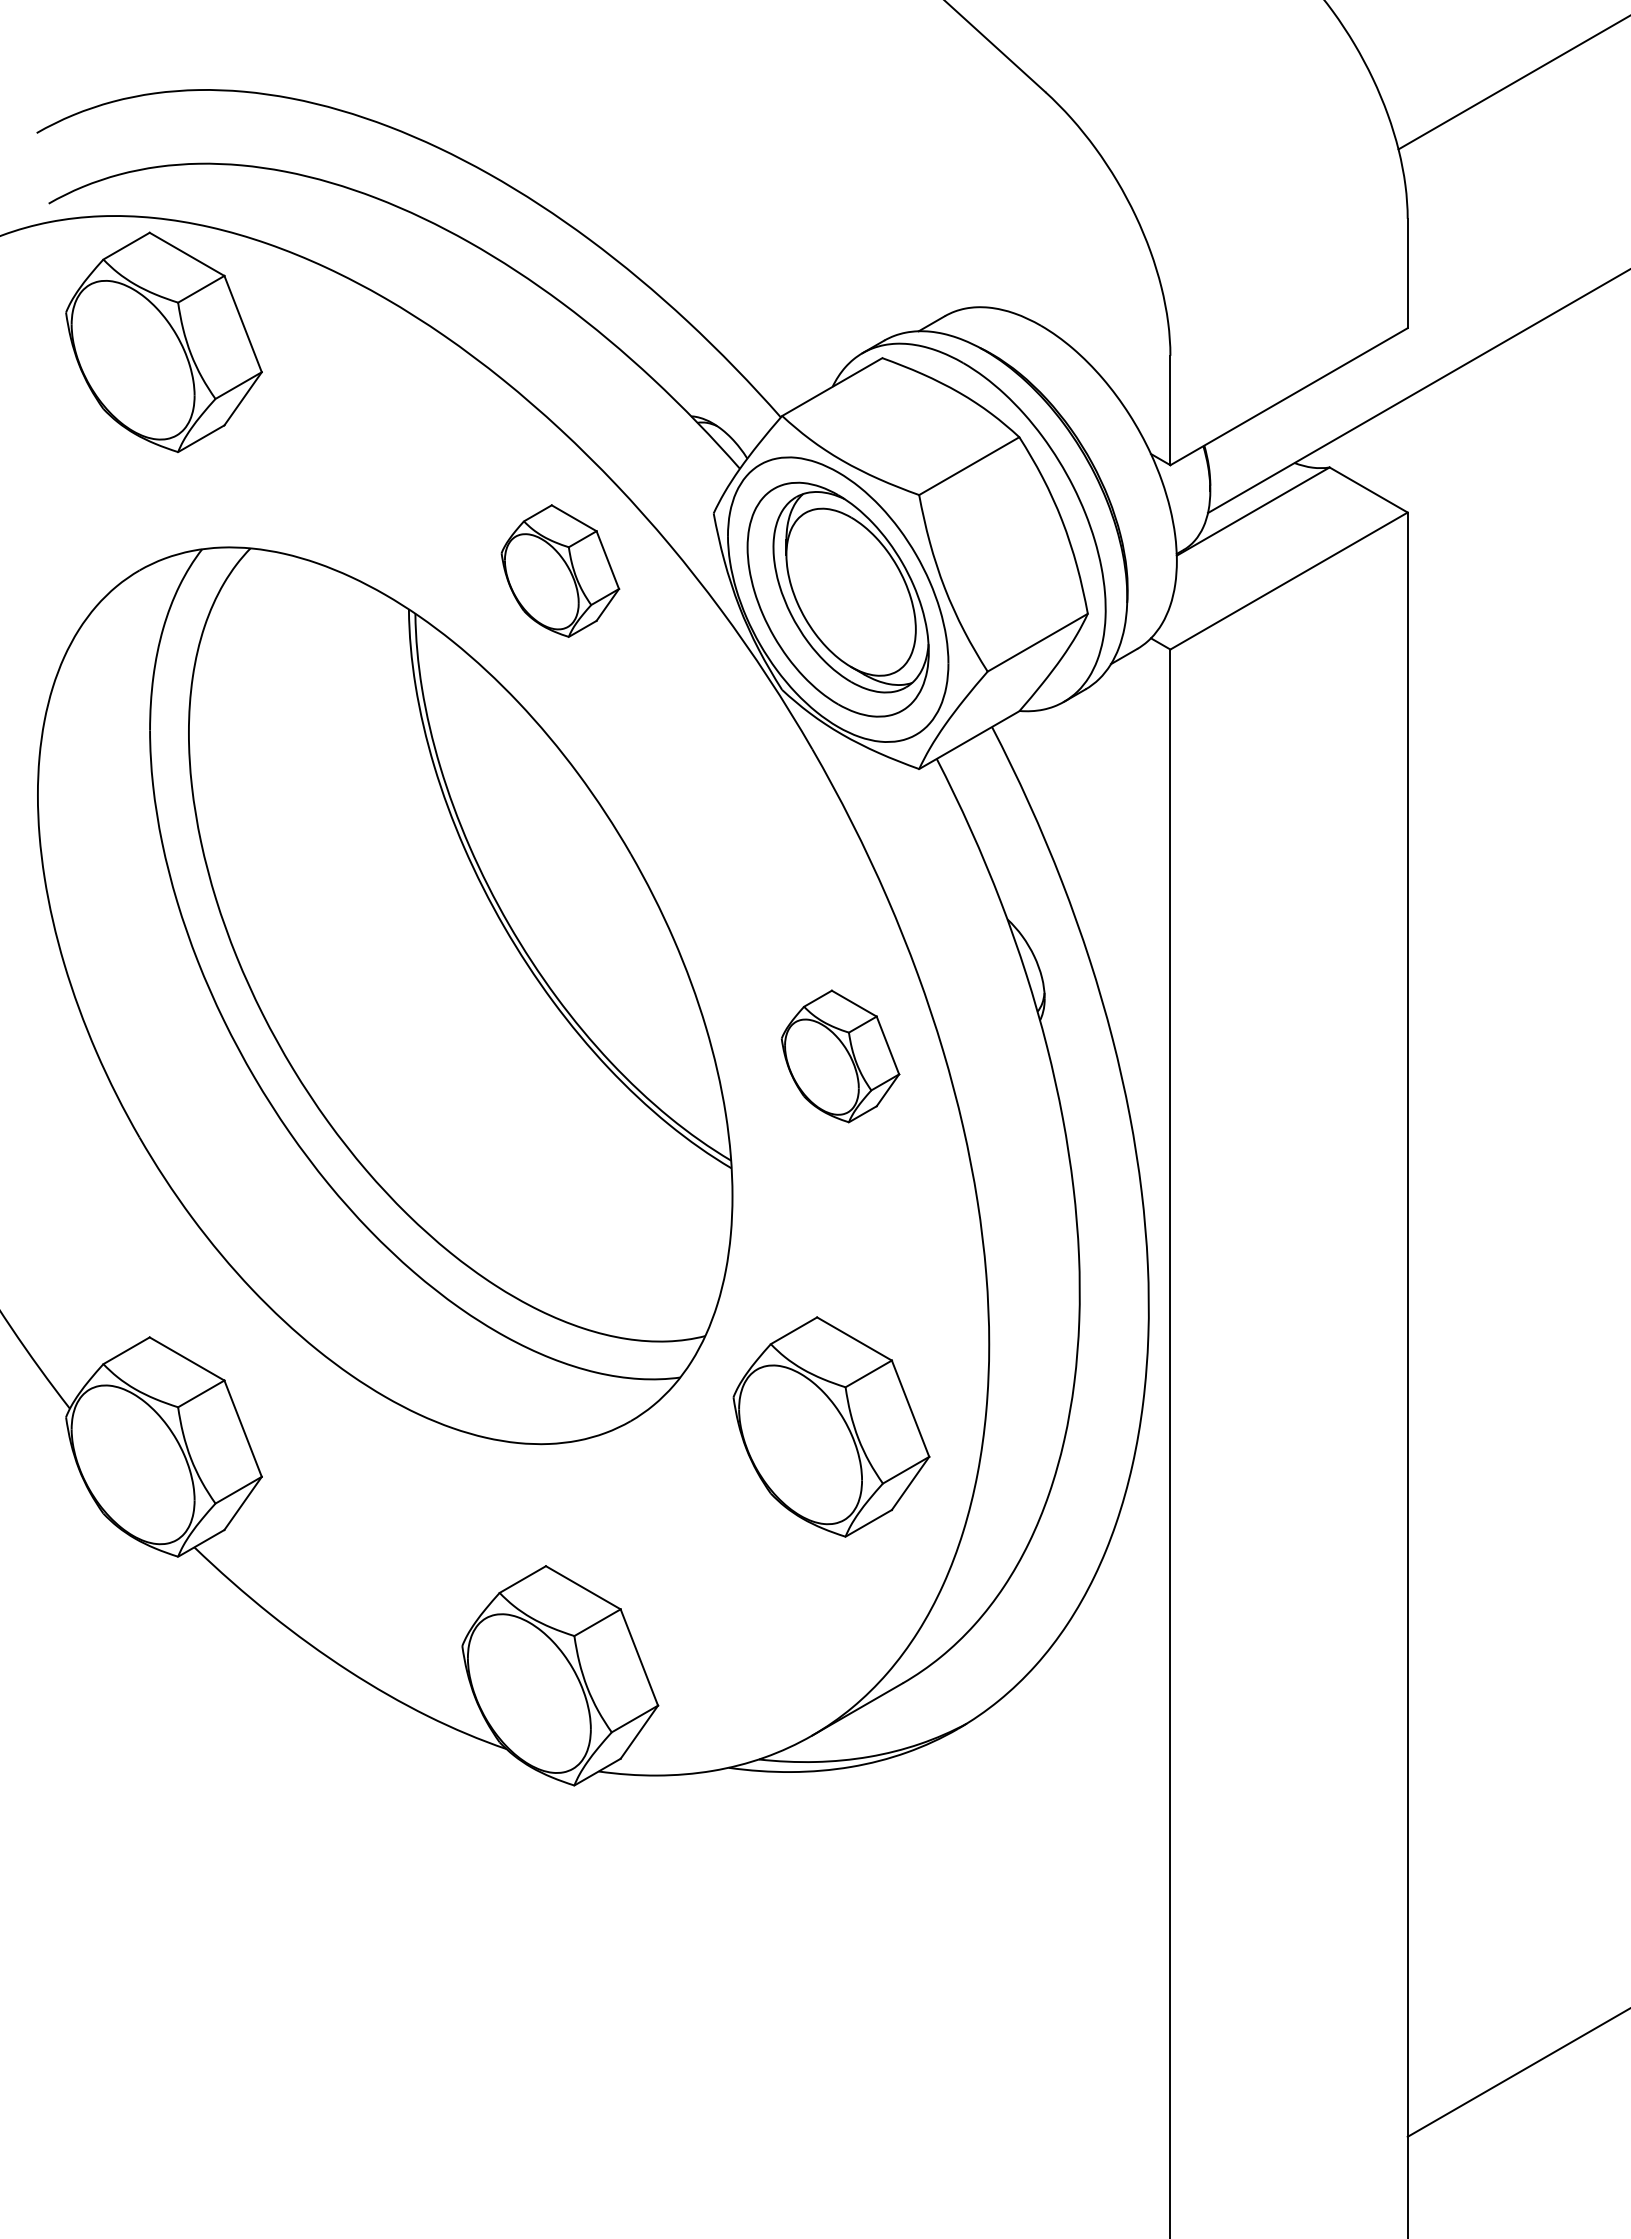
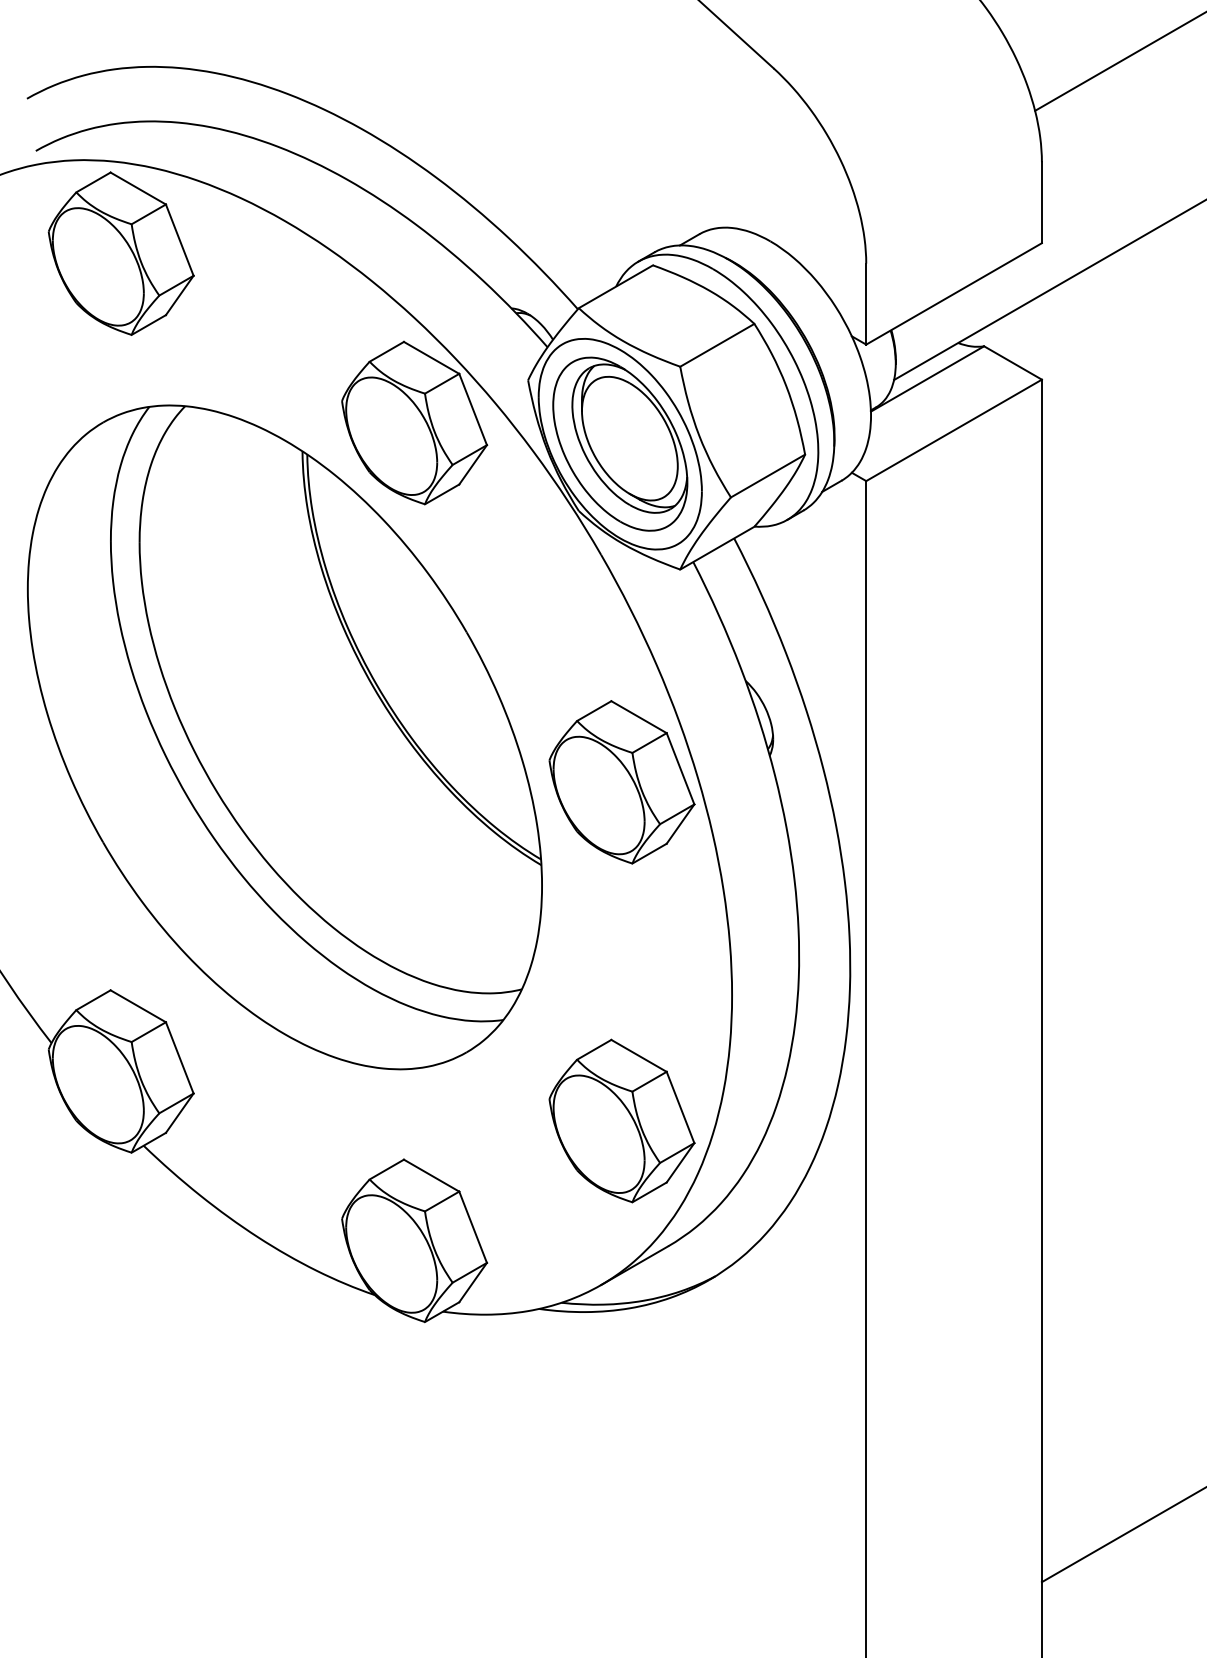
part: (560, 570) -> (414, 422), size x1.67
part: (840, 1056) -> (622, 782), size x1.67
part: (831, 1426) -> (622, 1120), moved

